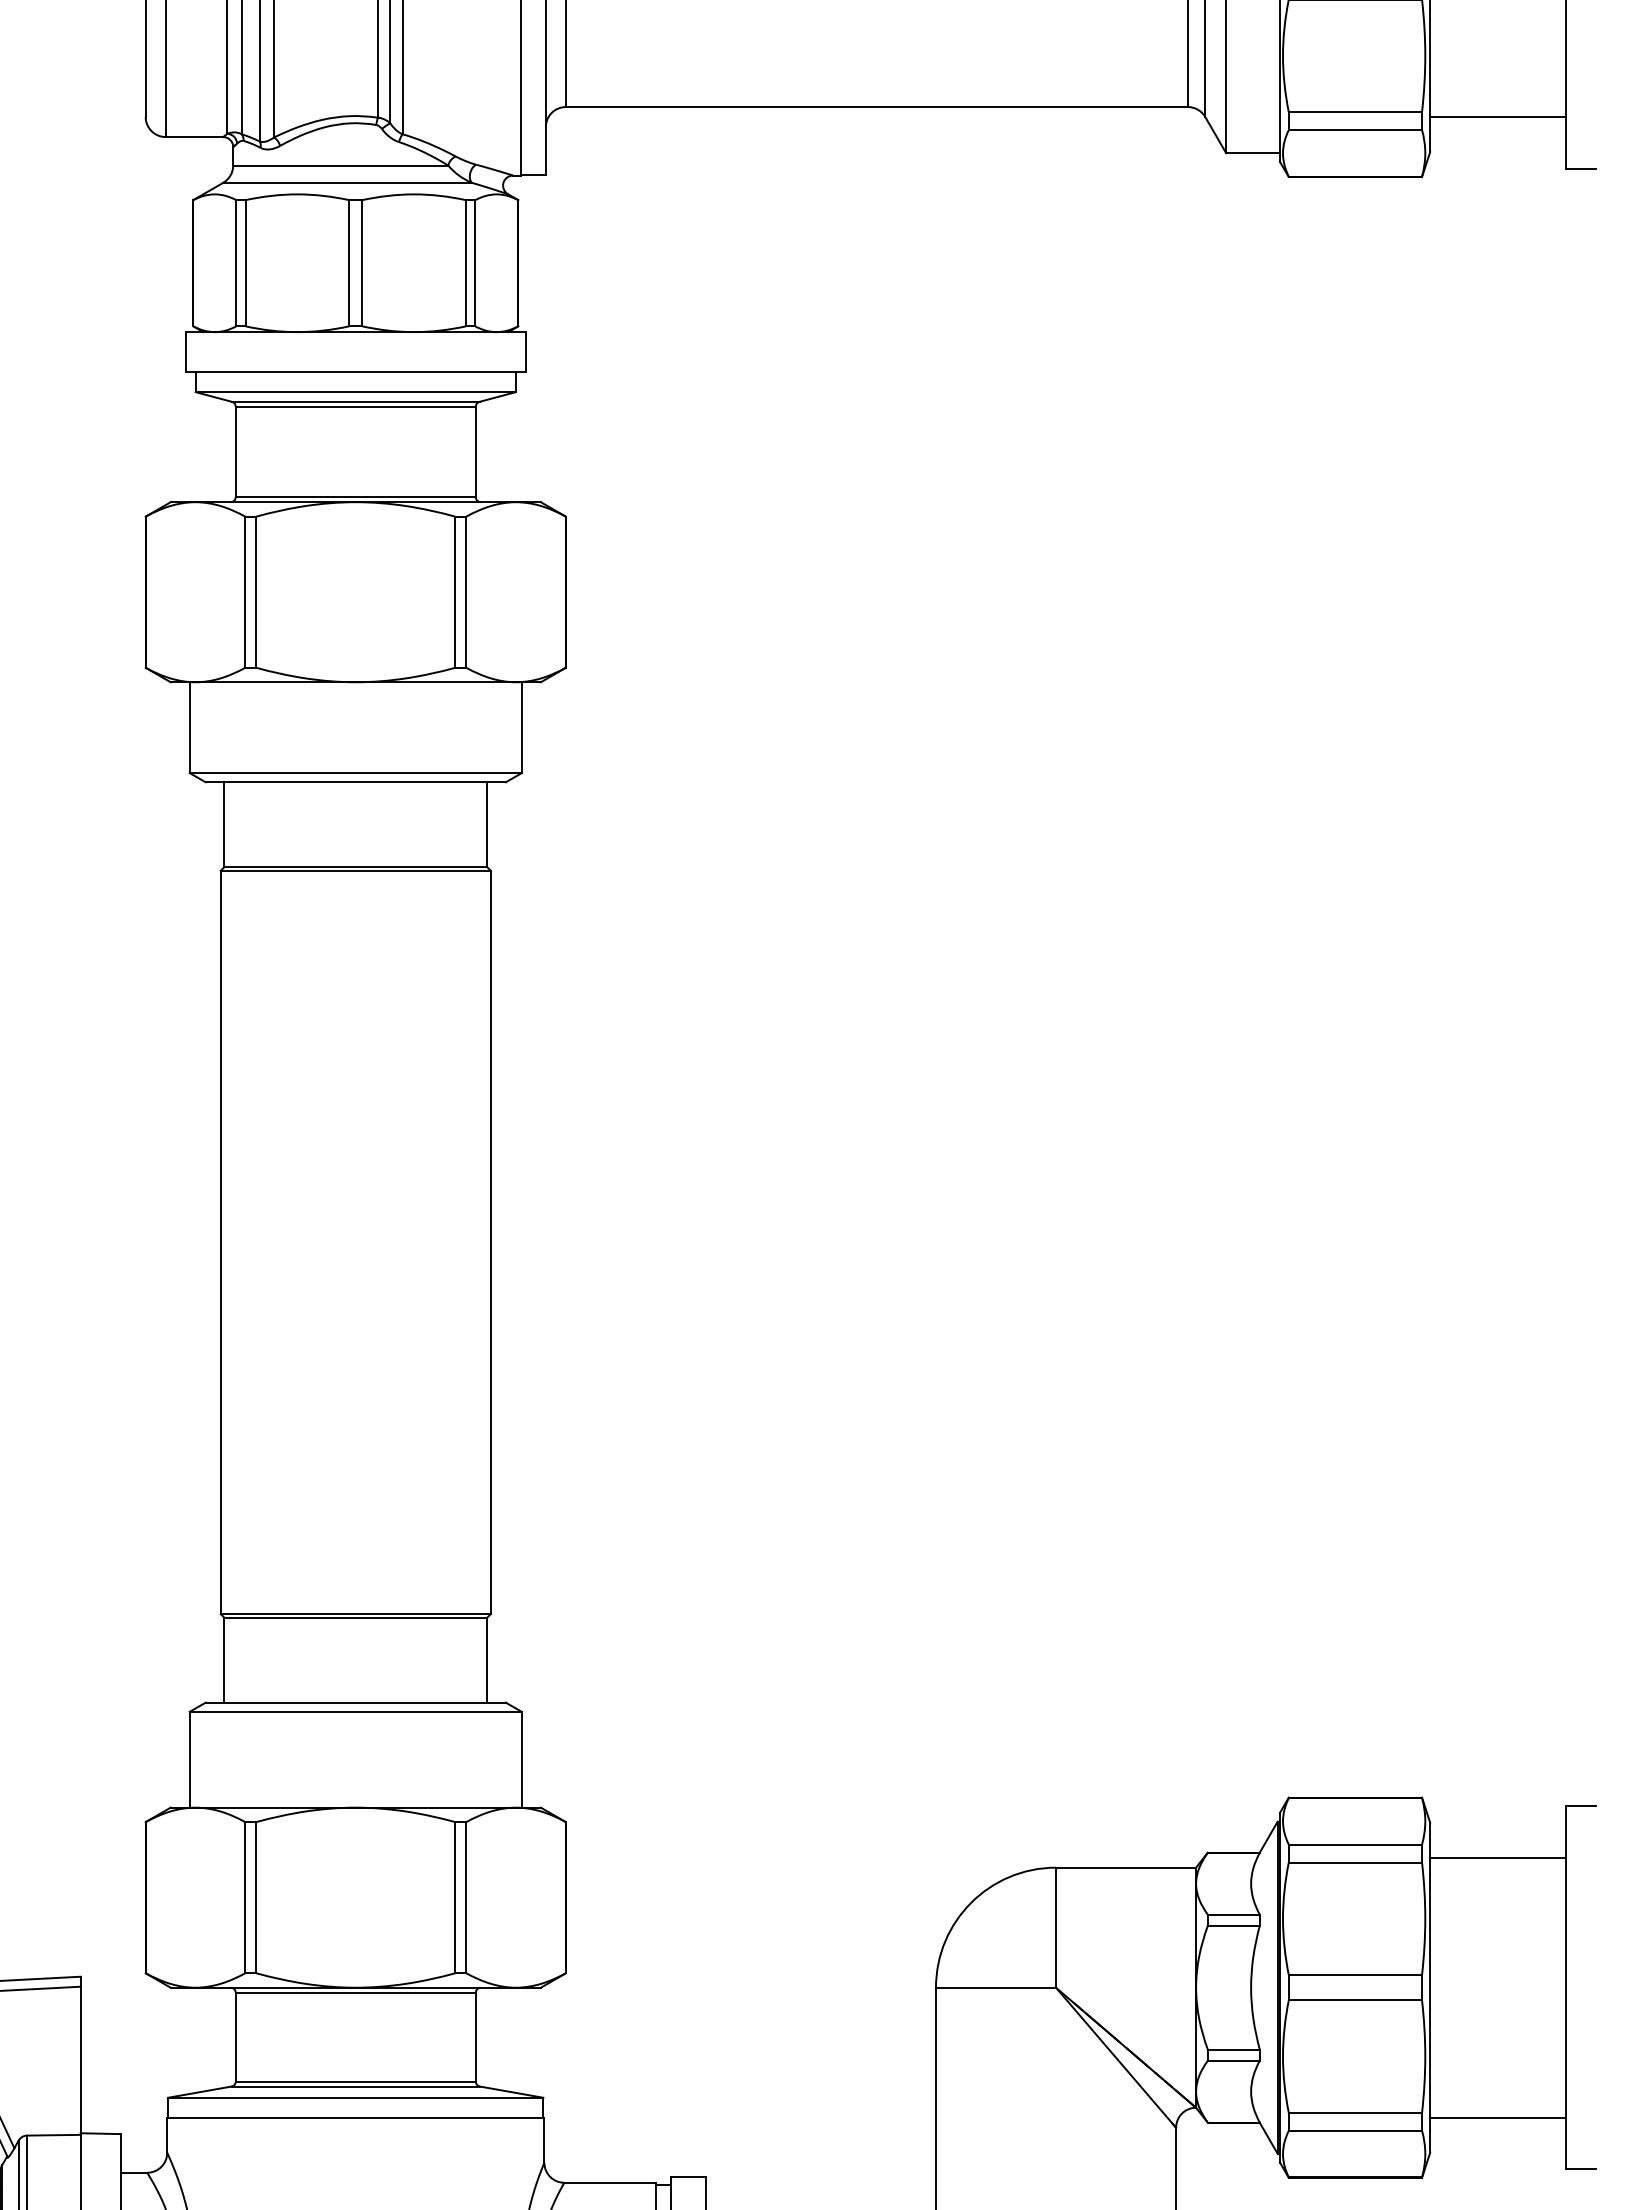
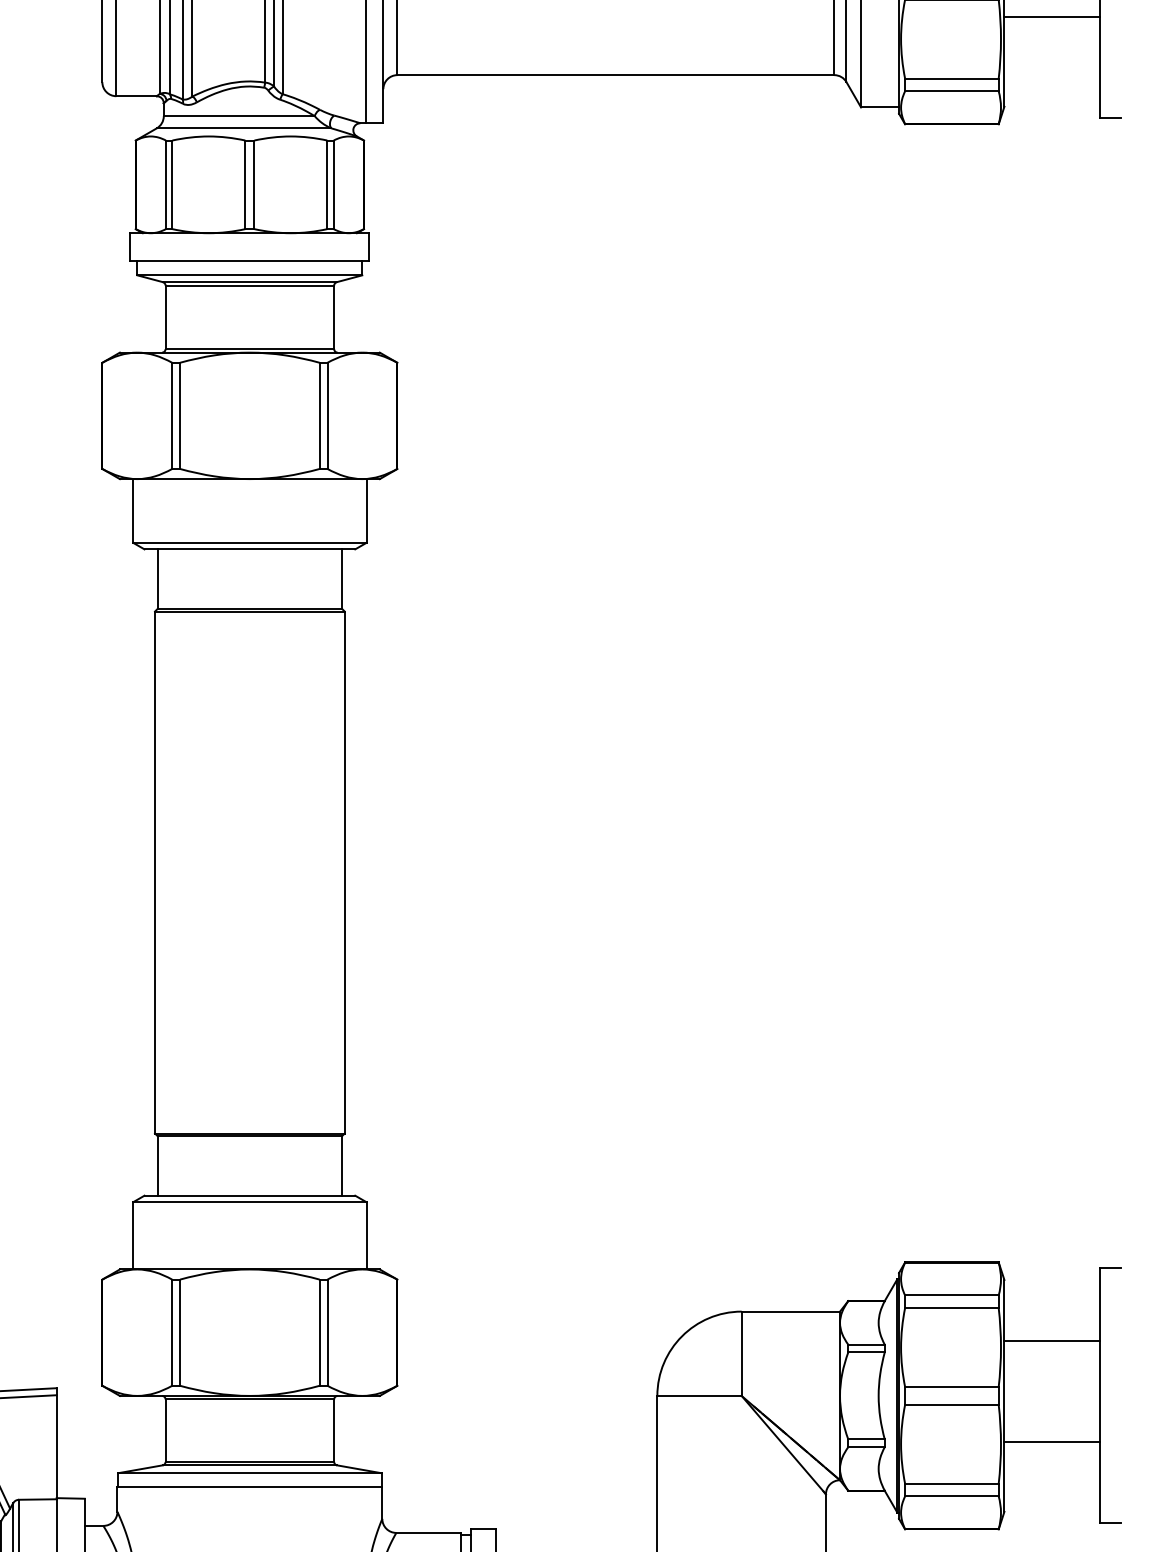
line: (1498, 117) -> (1052, 17), moved
line: (1498, 1857) -> (1052, 1341), moved
line: (1498, 2117) -> (1052, 1442), moved

